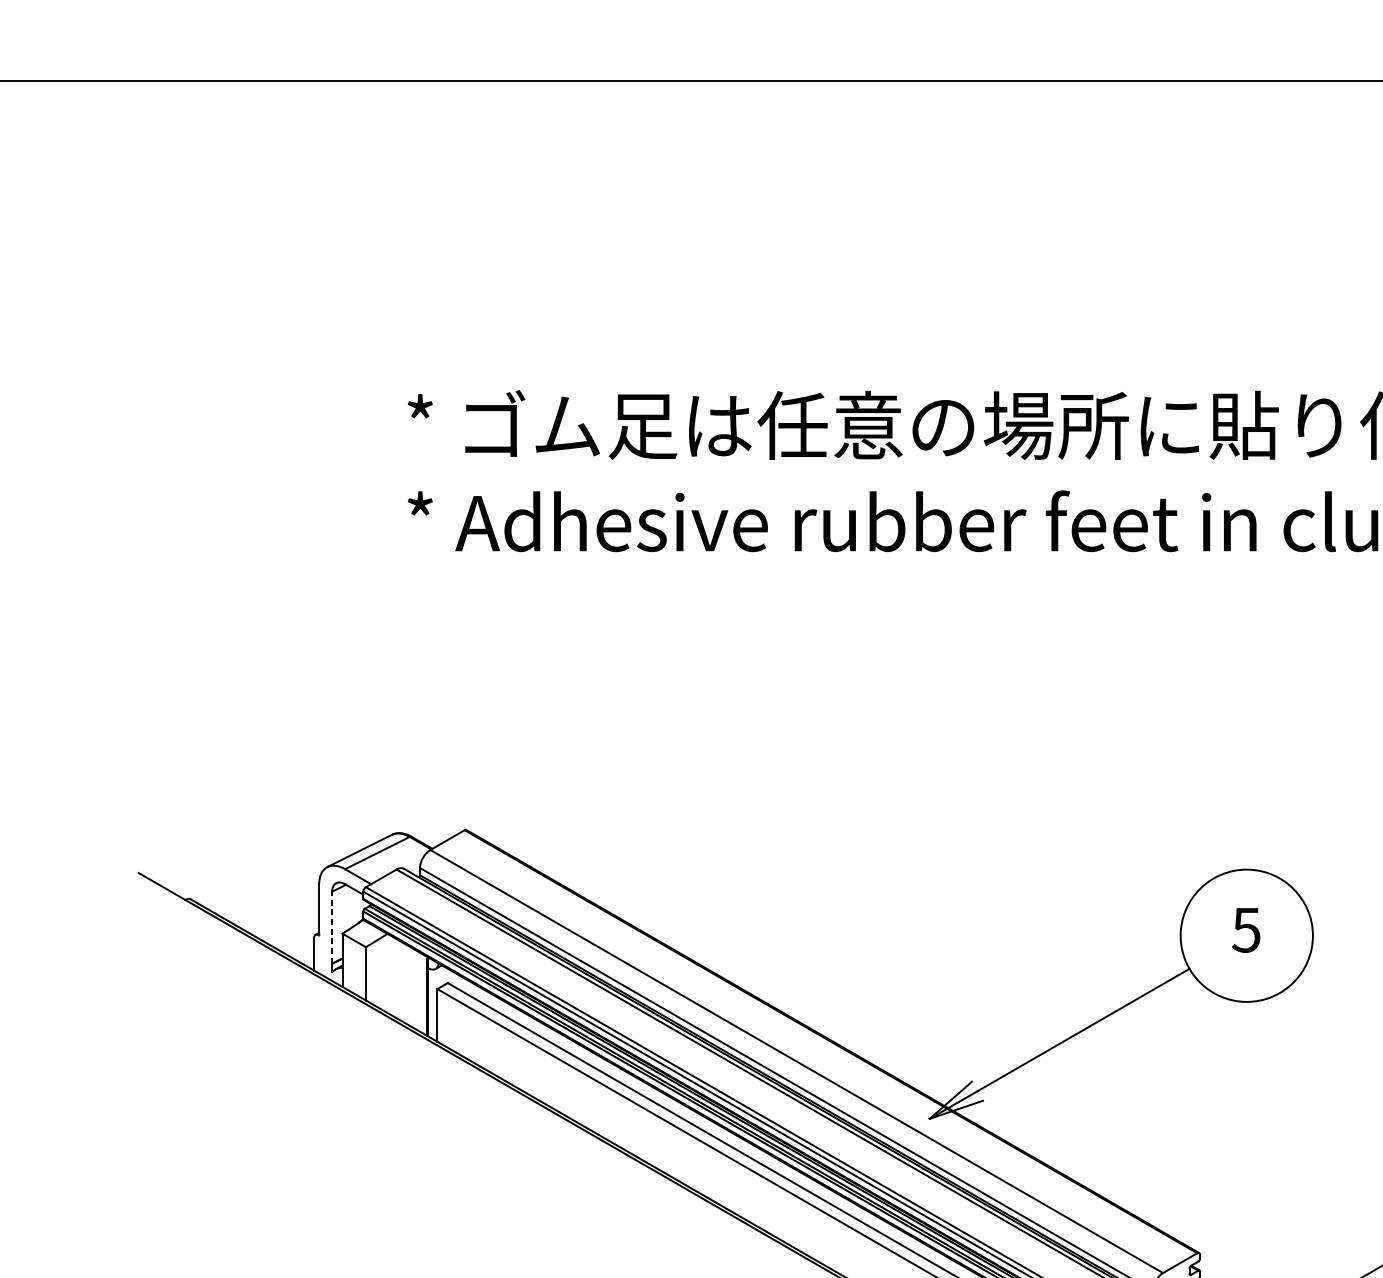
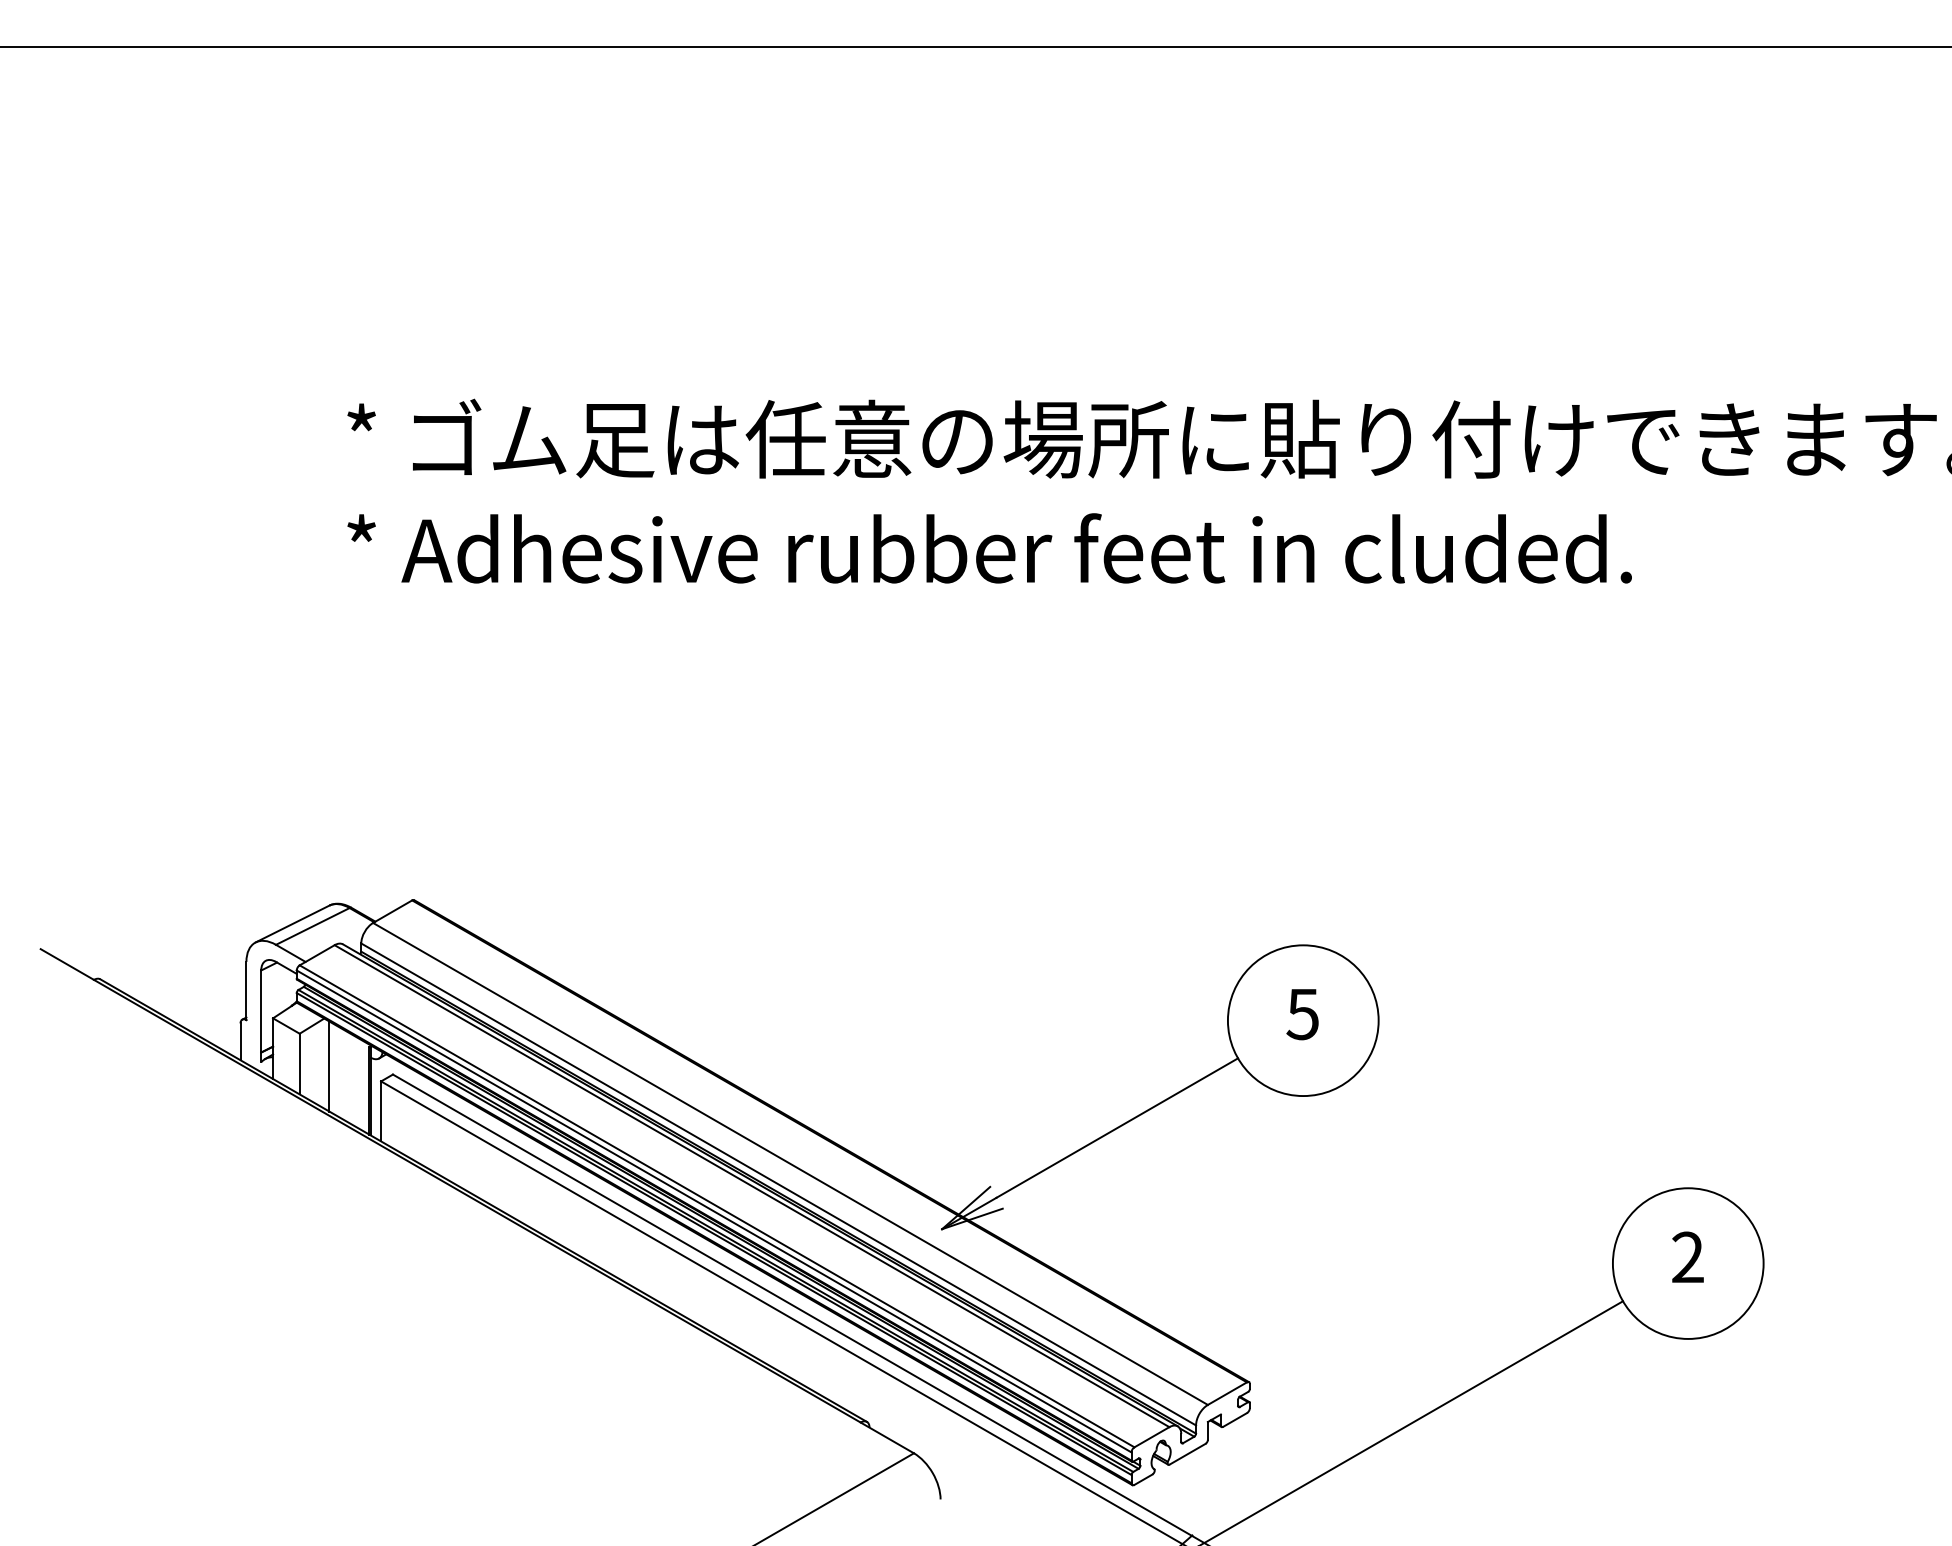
line: (332, 927) -> (261, 1011), dashed -> solid
line: (392, 975) -> (329, 1066), added

